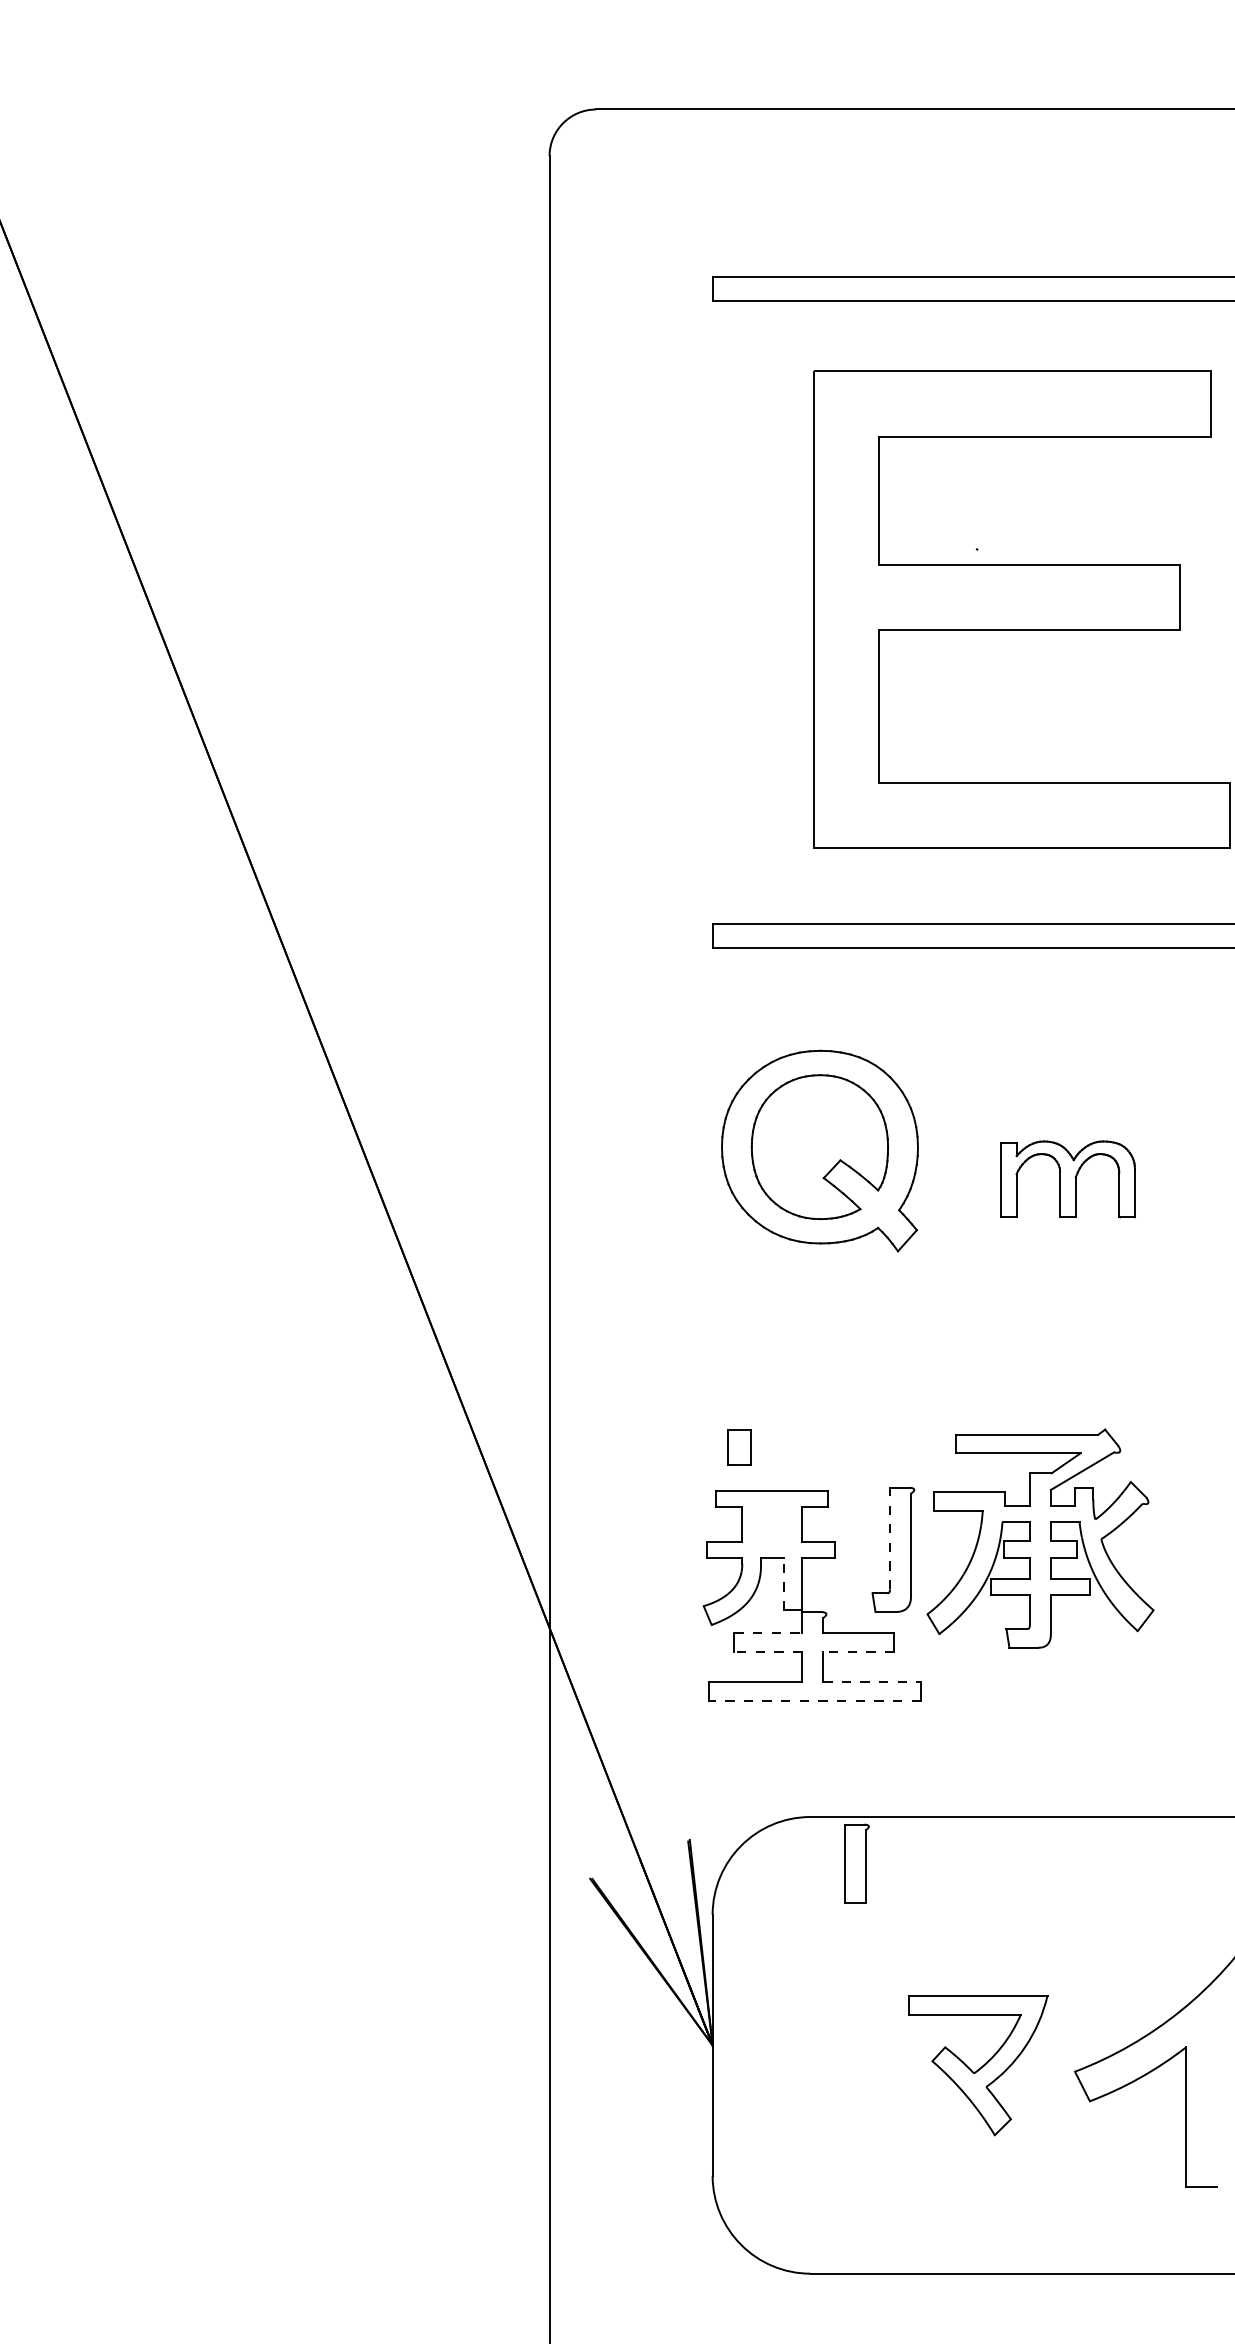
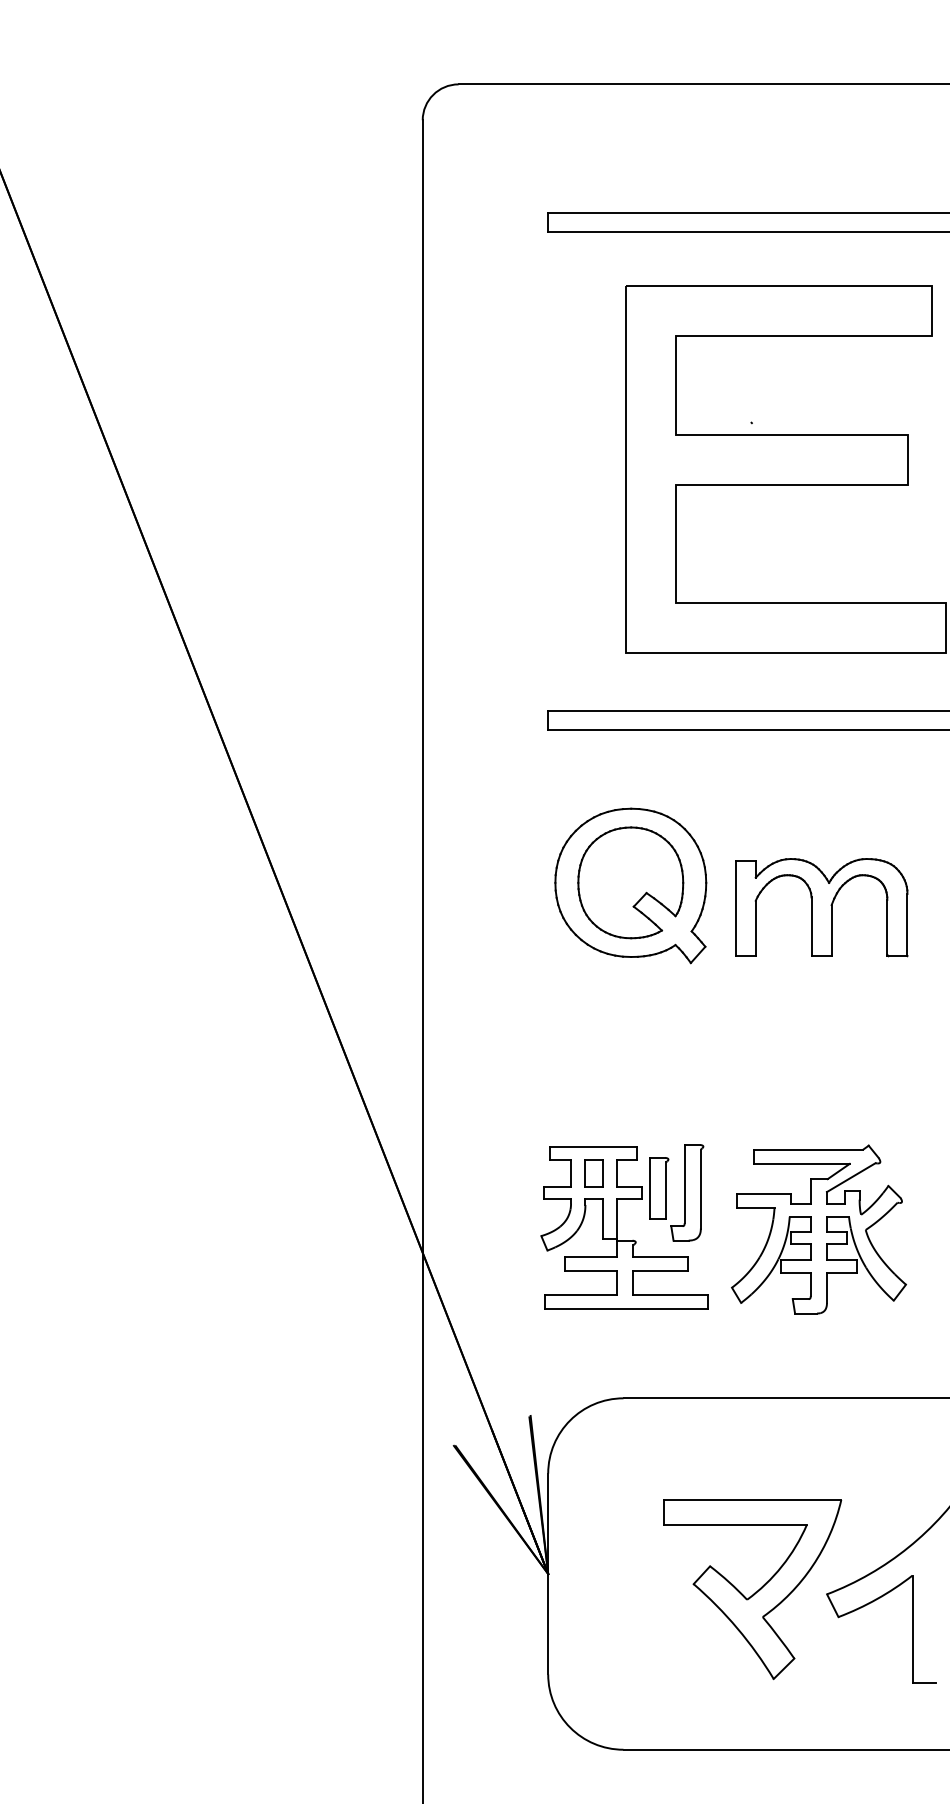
part: (1067, 1179) -> (821, 907), size x1.67
part: (739, 1447) -> (594, 1173), moved
line: (890, 1538) -> (685, 1184), dashed -> solid
part: (1040, 1538) -> (818, 1229), moved
line: (783, 1584) -> (602, 1219), dashed -> solid
line: (768, 1632) -> (591, 1256), dashed -> solid
line: (768, 1651) -> (591, 1270), dashed -> solid
line: (858, 1651) -> (660, 1270), dashed -> solid
line: (872, 1682) -> (671, 1294), dashed -> solid
line: (814, 1700) -> (626, 1308), dashed -> solid
part: (856, 1863) -> (658, 1187), moved
part: (978, 2065) -> (752, 1589), size x1.67

